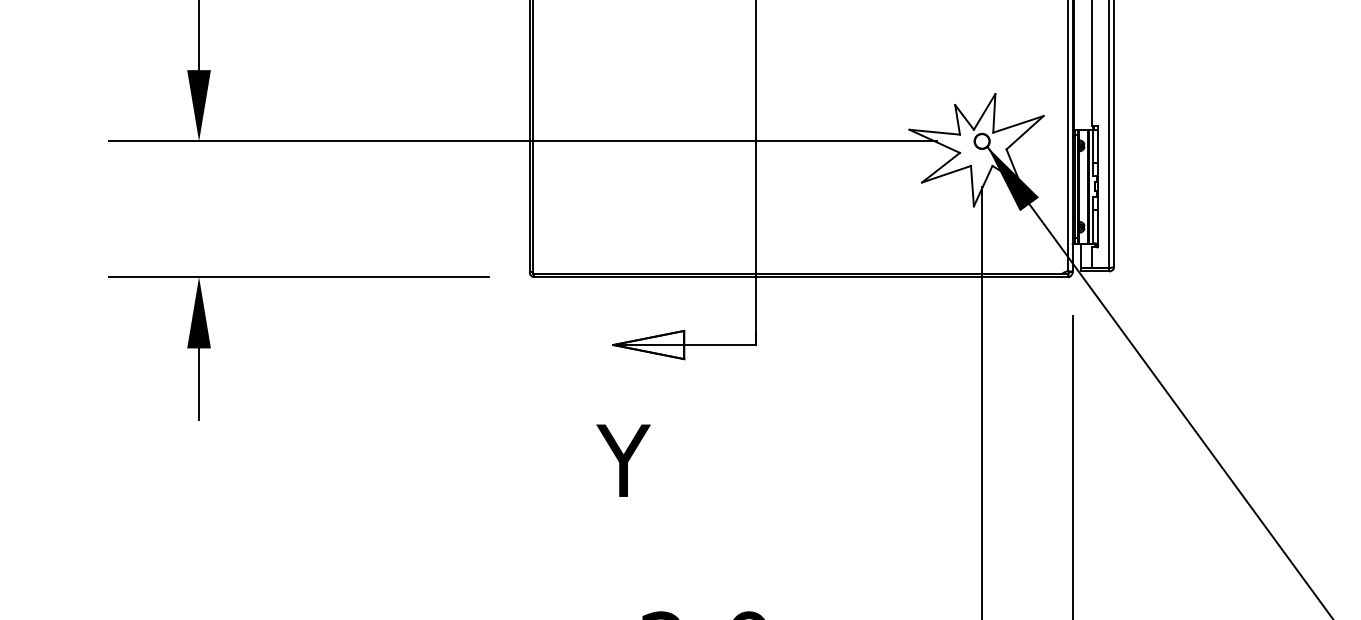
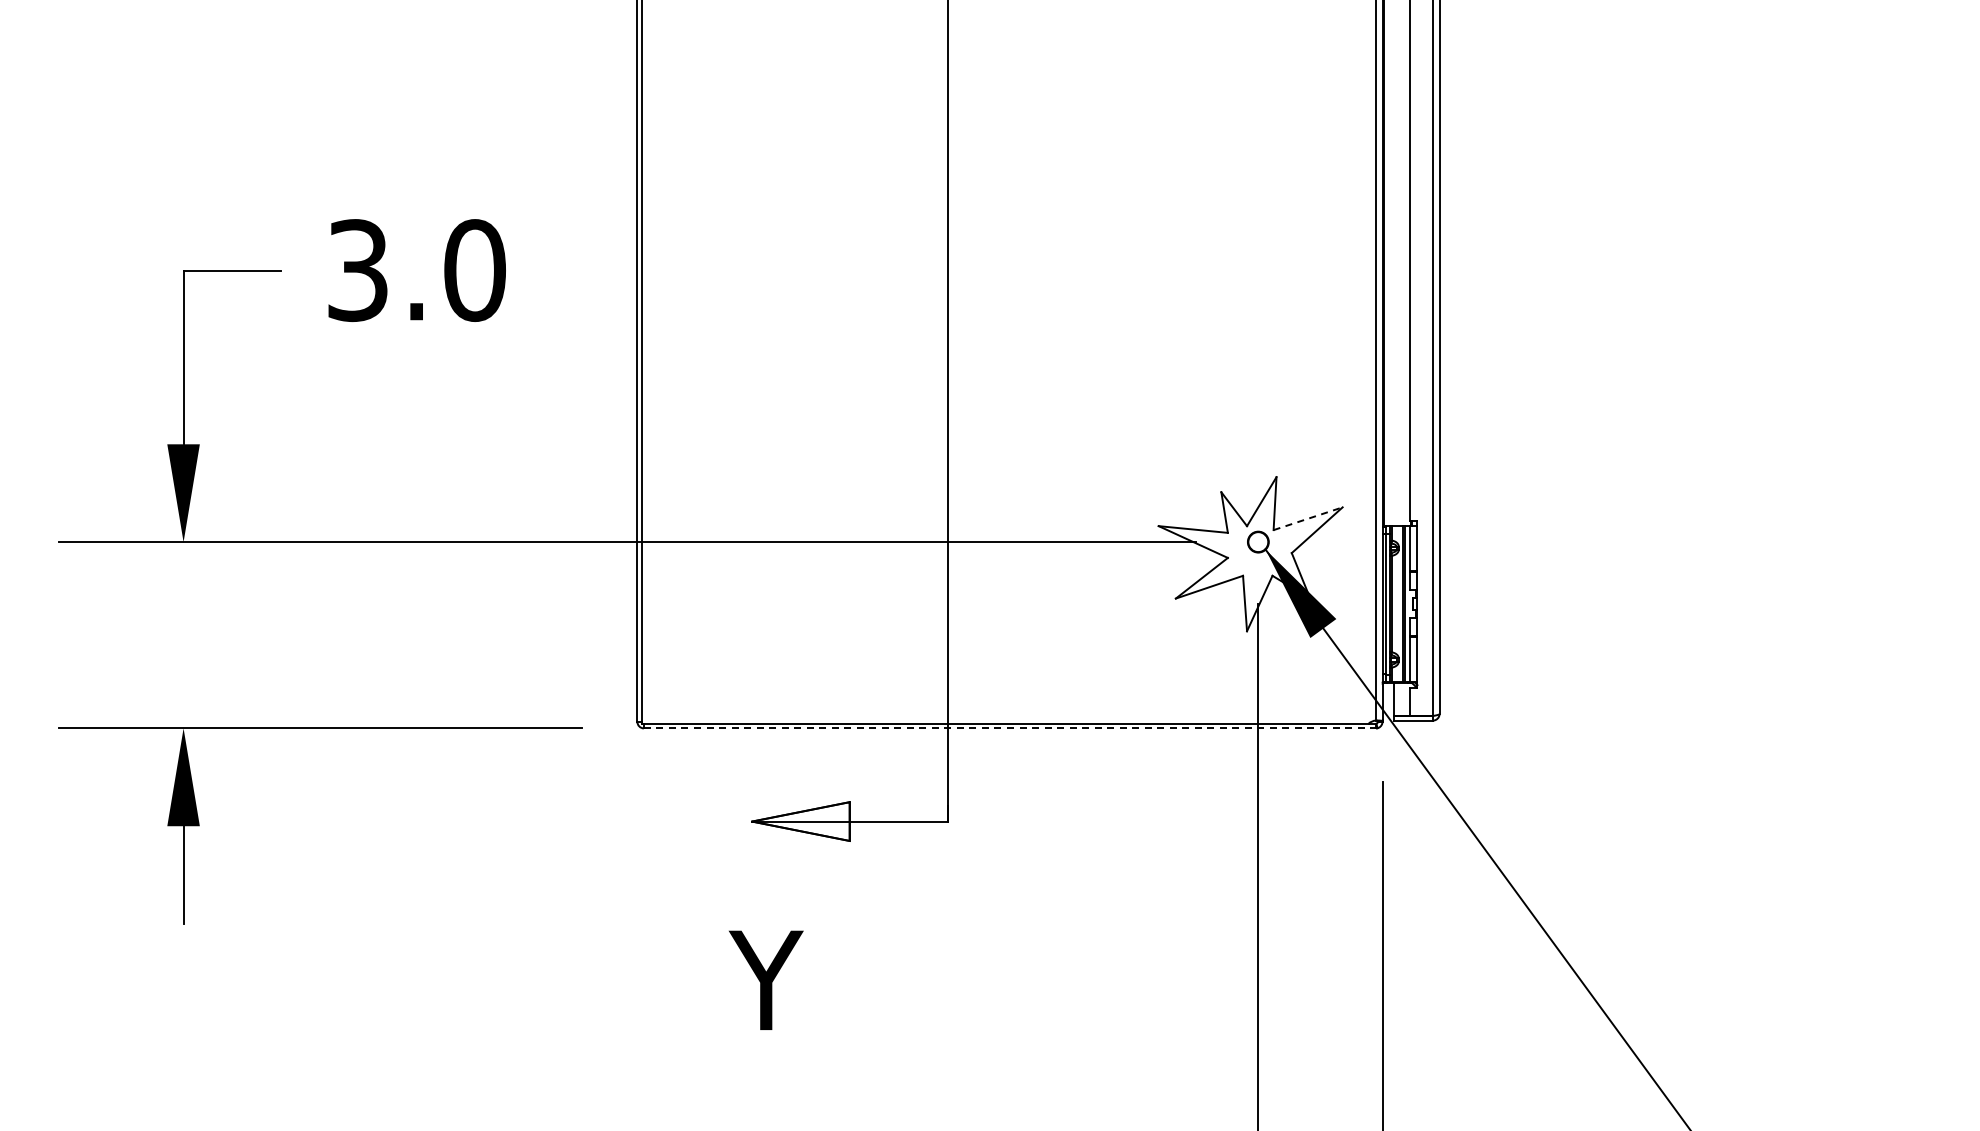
line: (1018, 124) -> (1308, 518), solid -> dashed
line: (801, 277) -> (1010, 728), solid -> dashed

